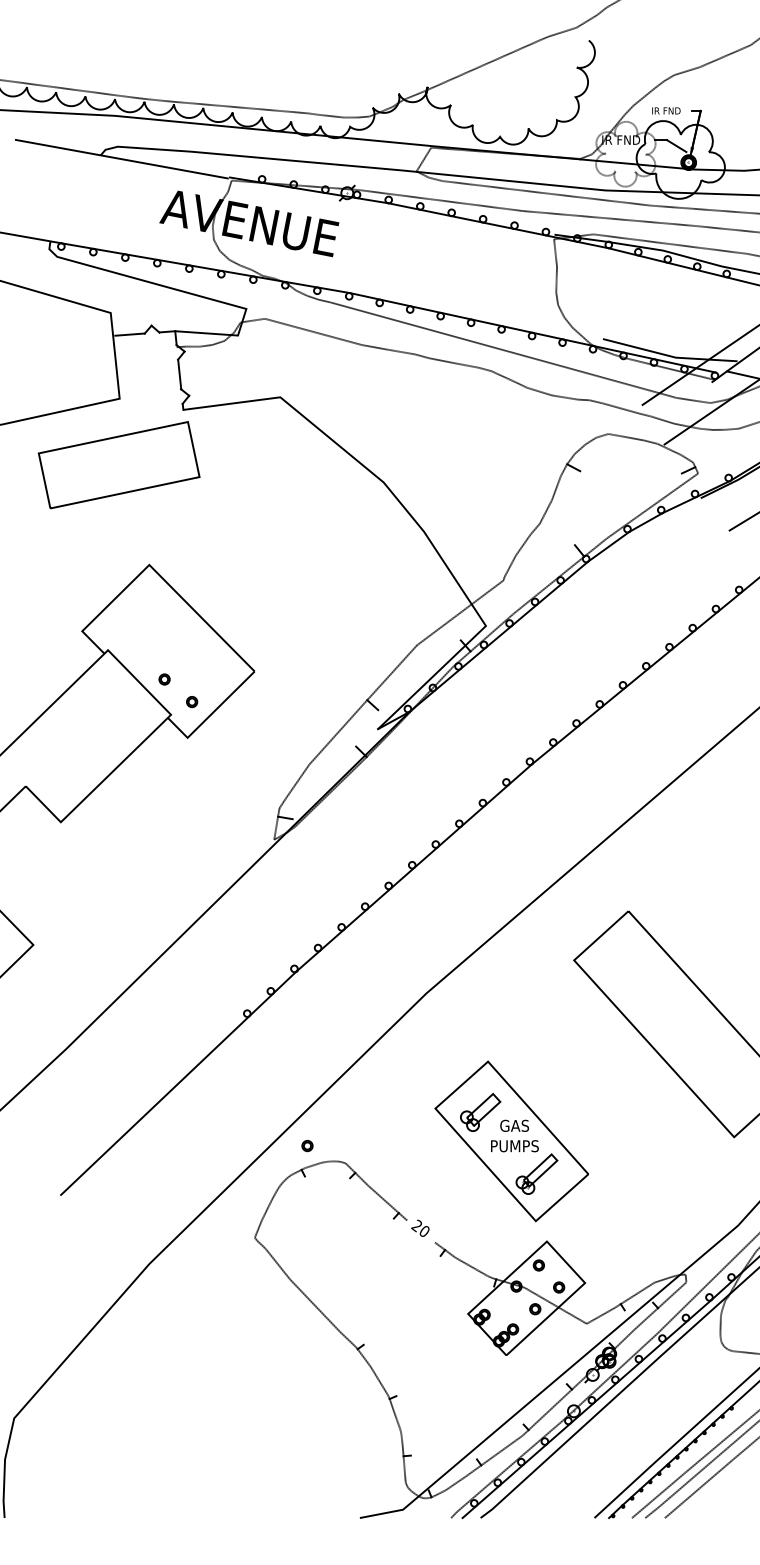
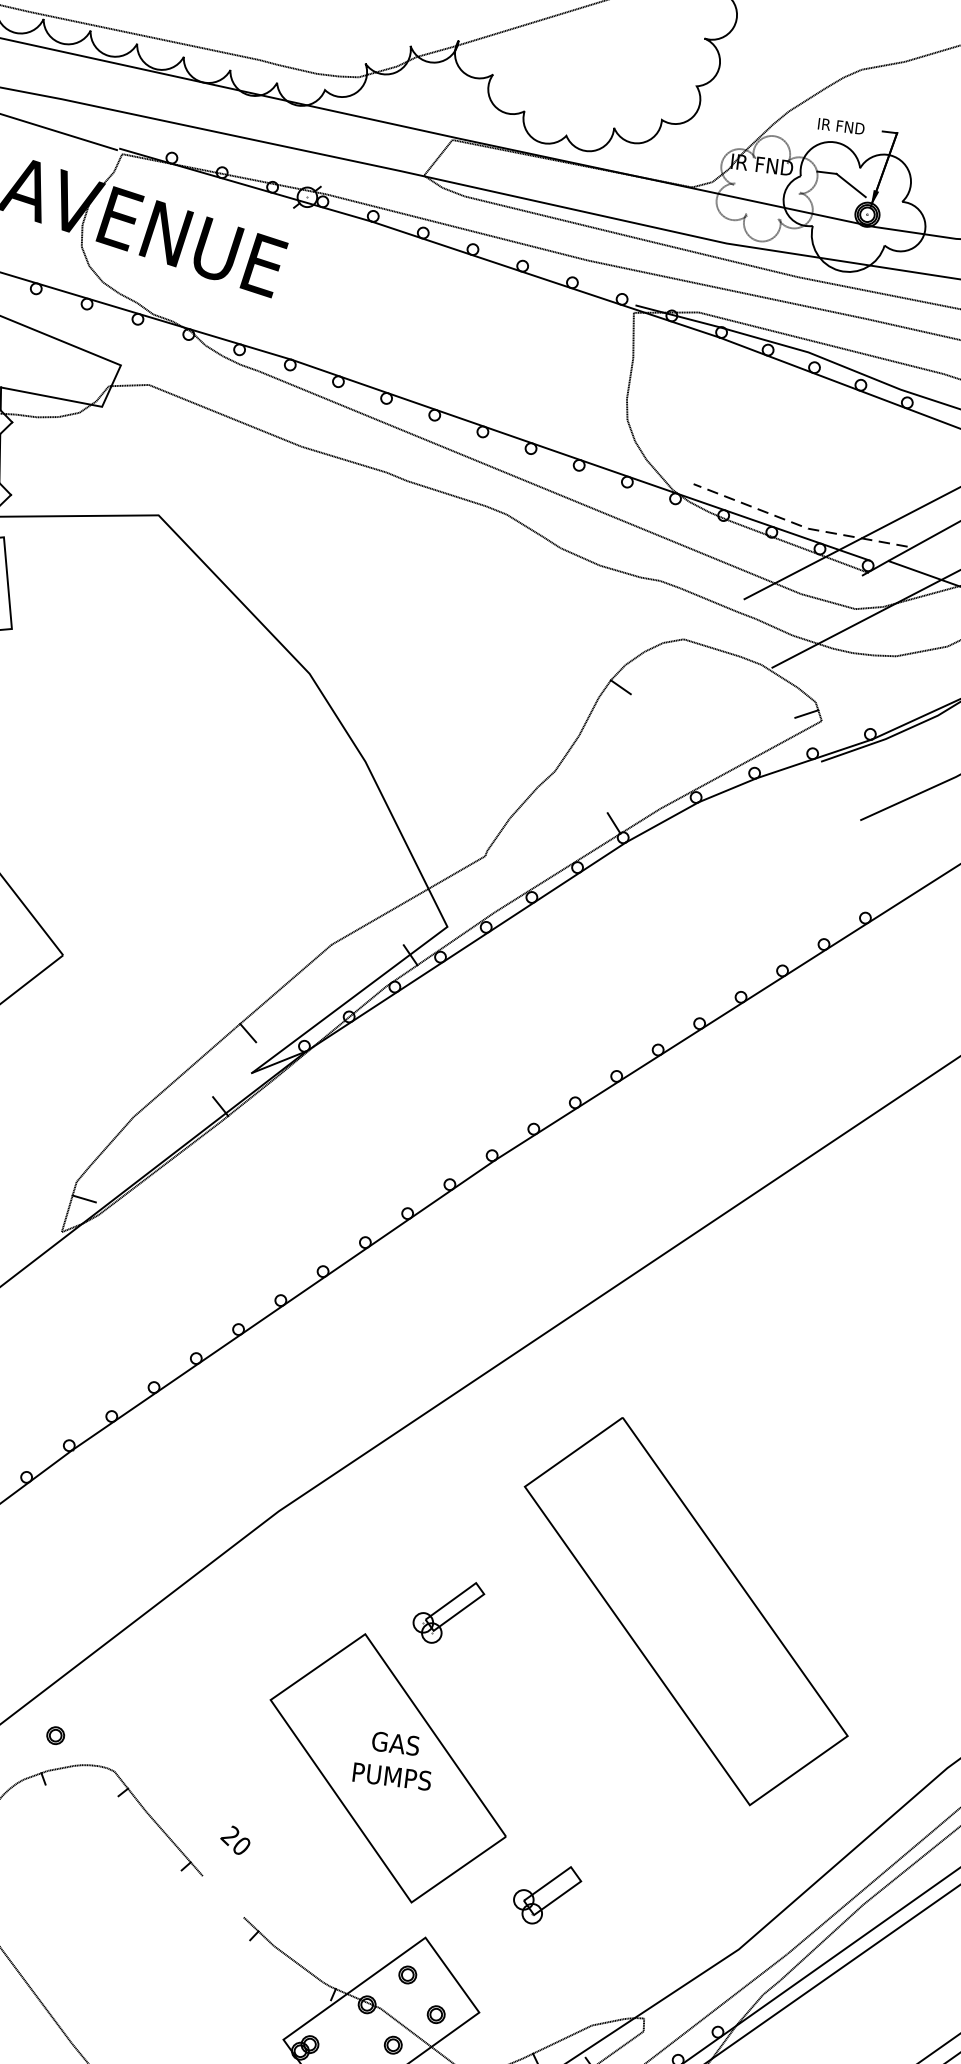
line: (669, 355) -> (798, 523), solid -> dashed
part: (480, 1112) -> (546, 1894), moved
part: (536, 1173) -> (447, 1611), moved
text: (420, 1227) -> (235, 1838), moved

